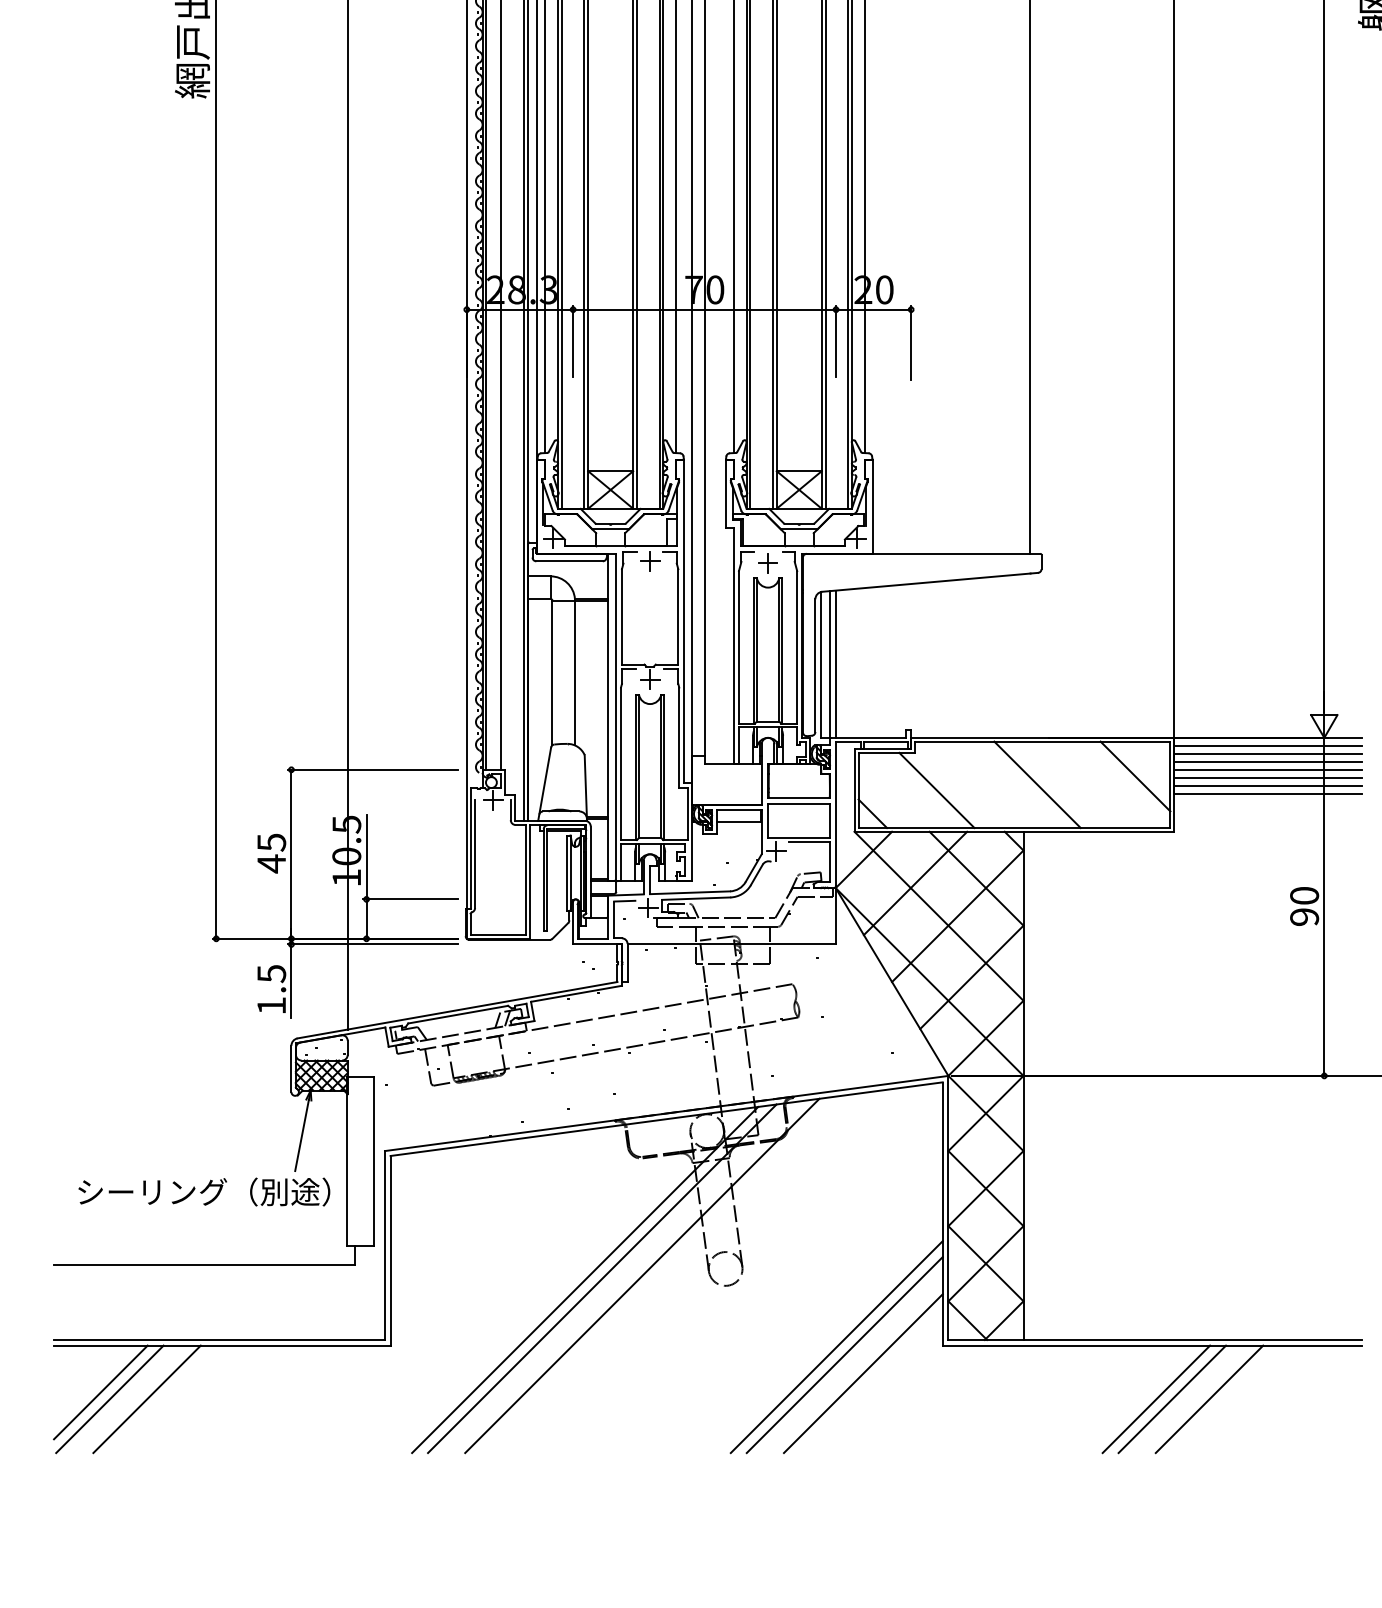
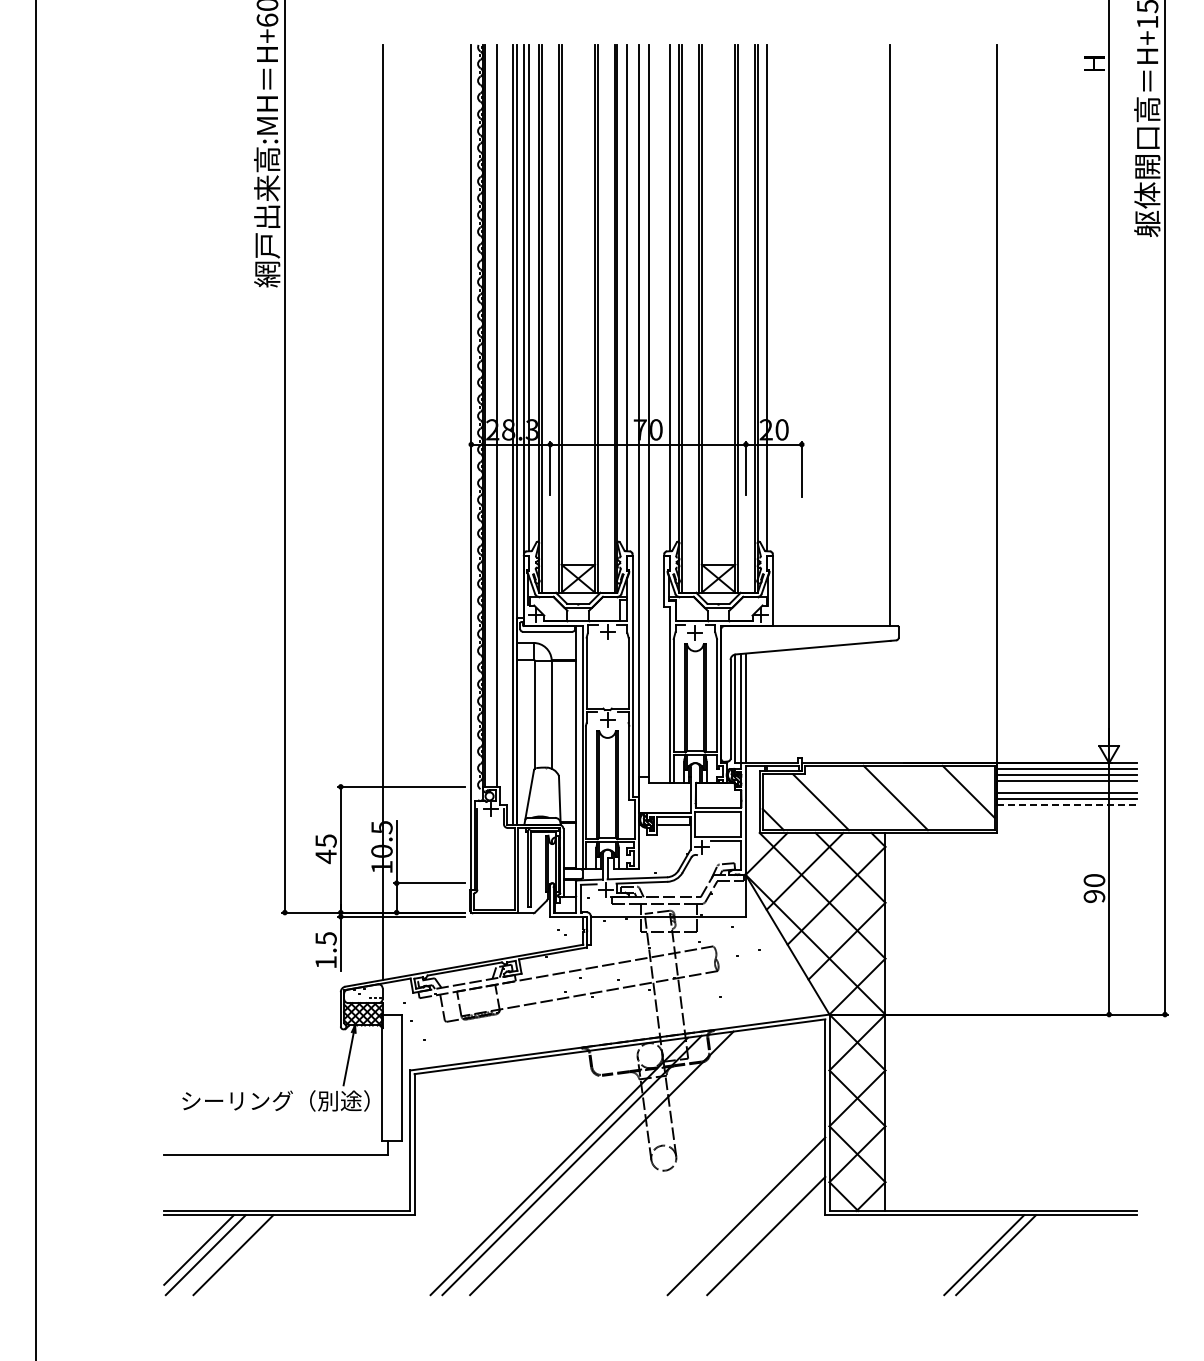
line: (1268, 770) -> (1067, 787), removed
line: (1268, 794) -> (1067, 805), solid -> dashed
line: (844, 1355) -> (752, 1222), removed
line: (1209, 1399) -> (1023, 1255), removed

